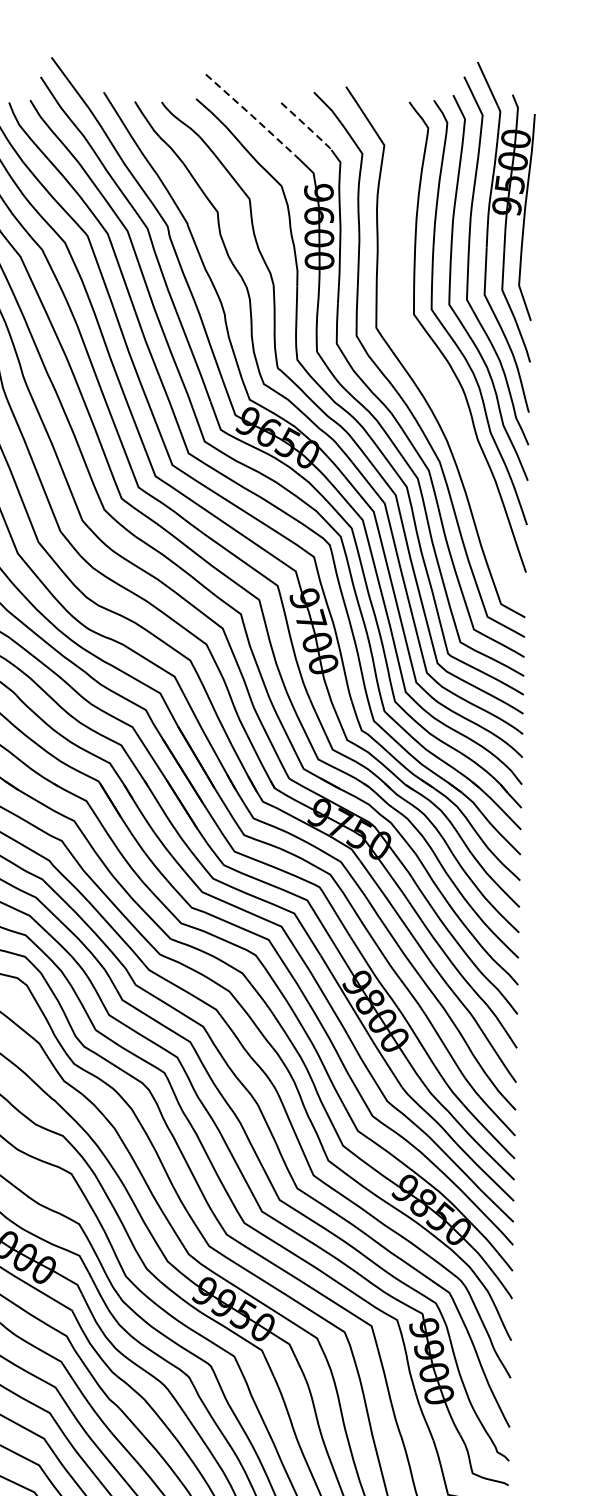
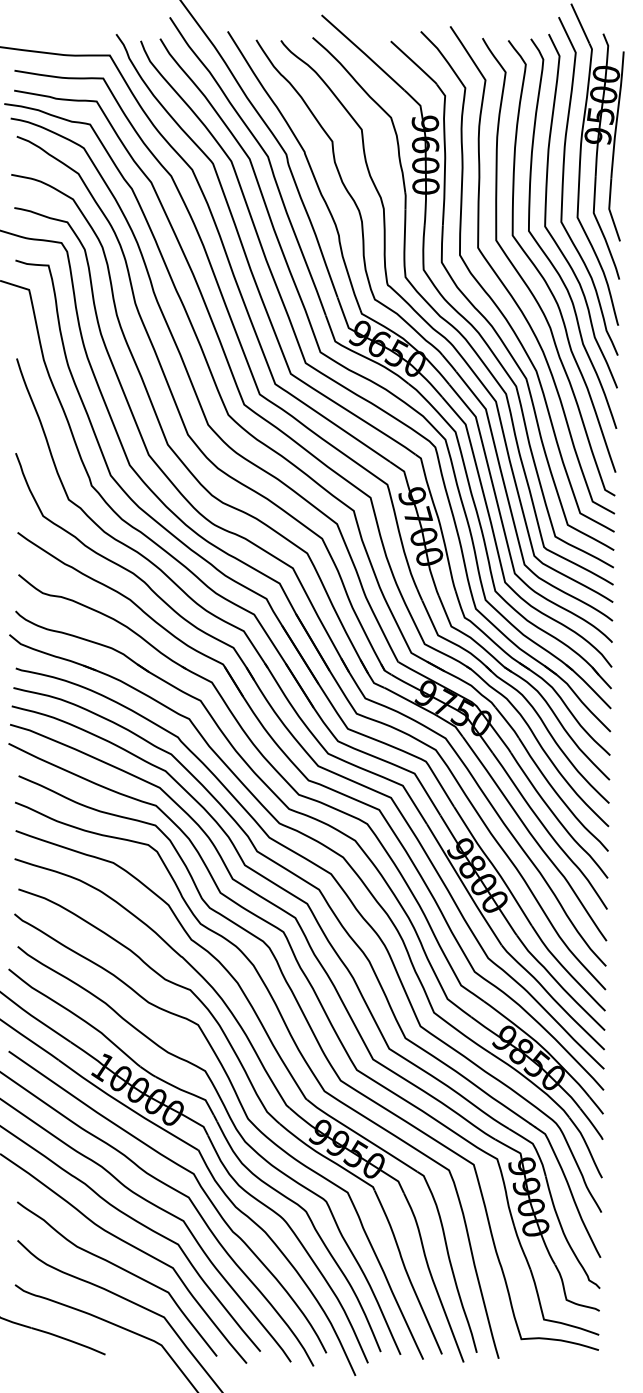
line: (251, 115) -> (363, 52), dashed -> solid
line: (307, 127) -> (414, 63), dashed -> solid
curve: (427, 364) -> (525, 281), added

